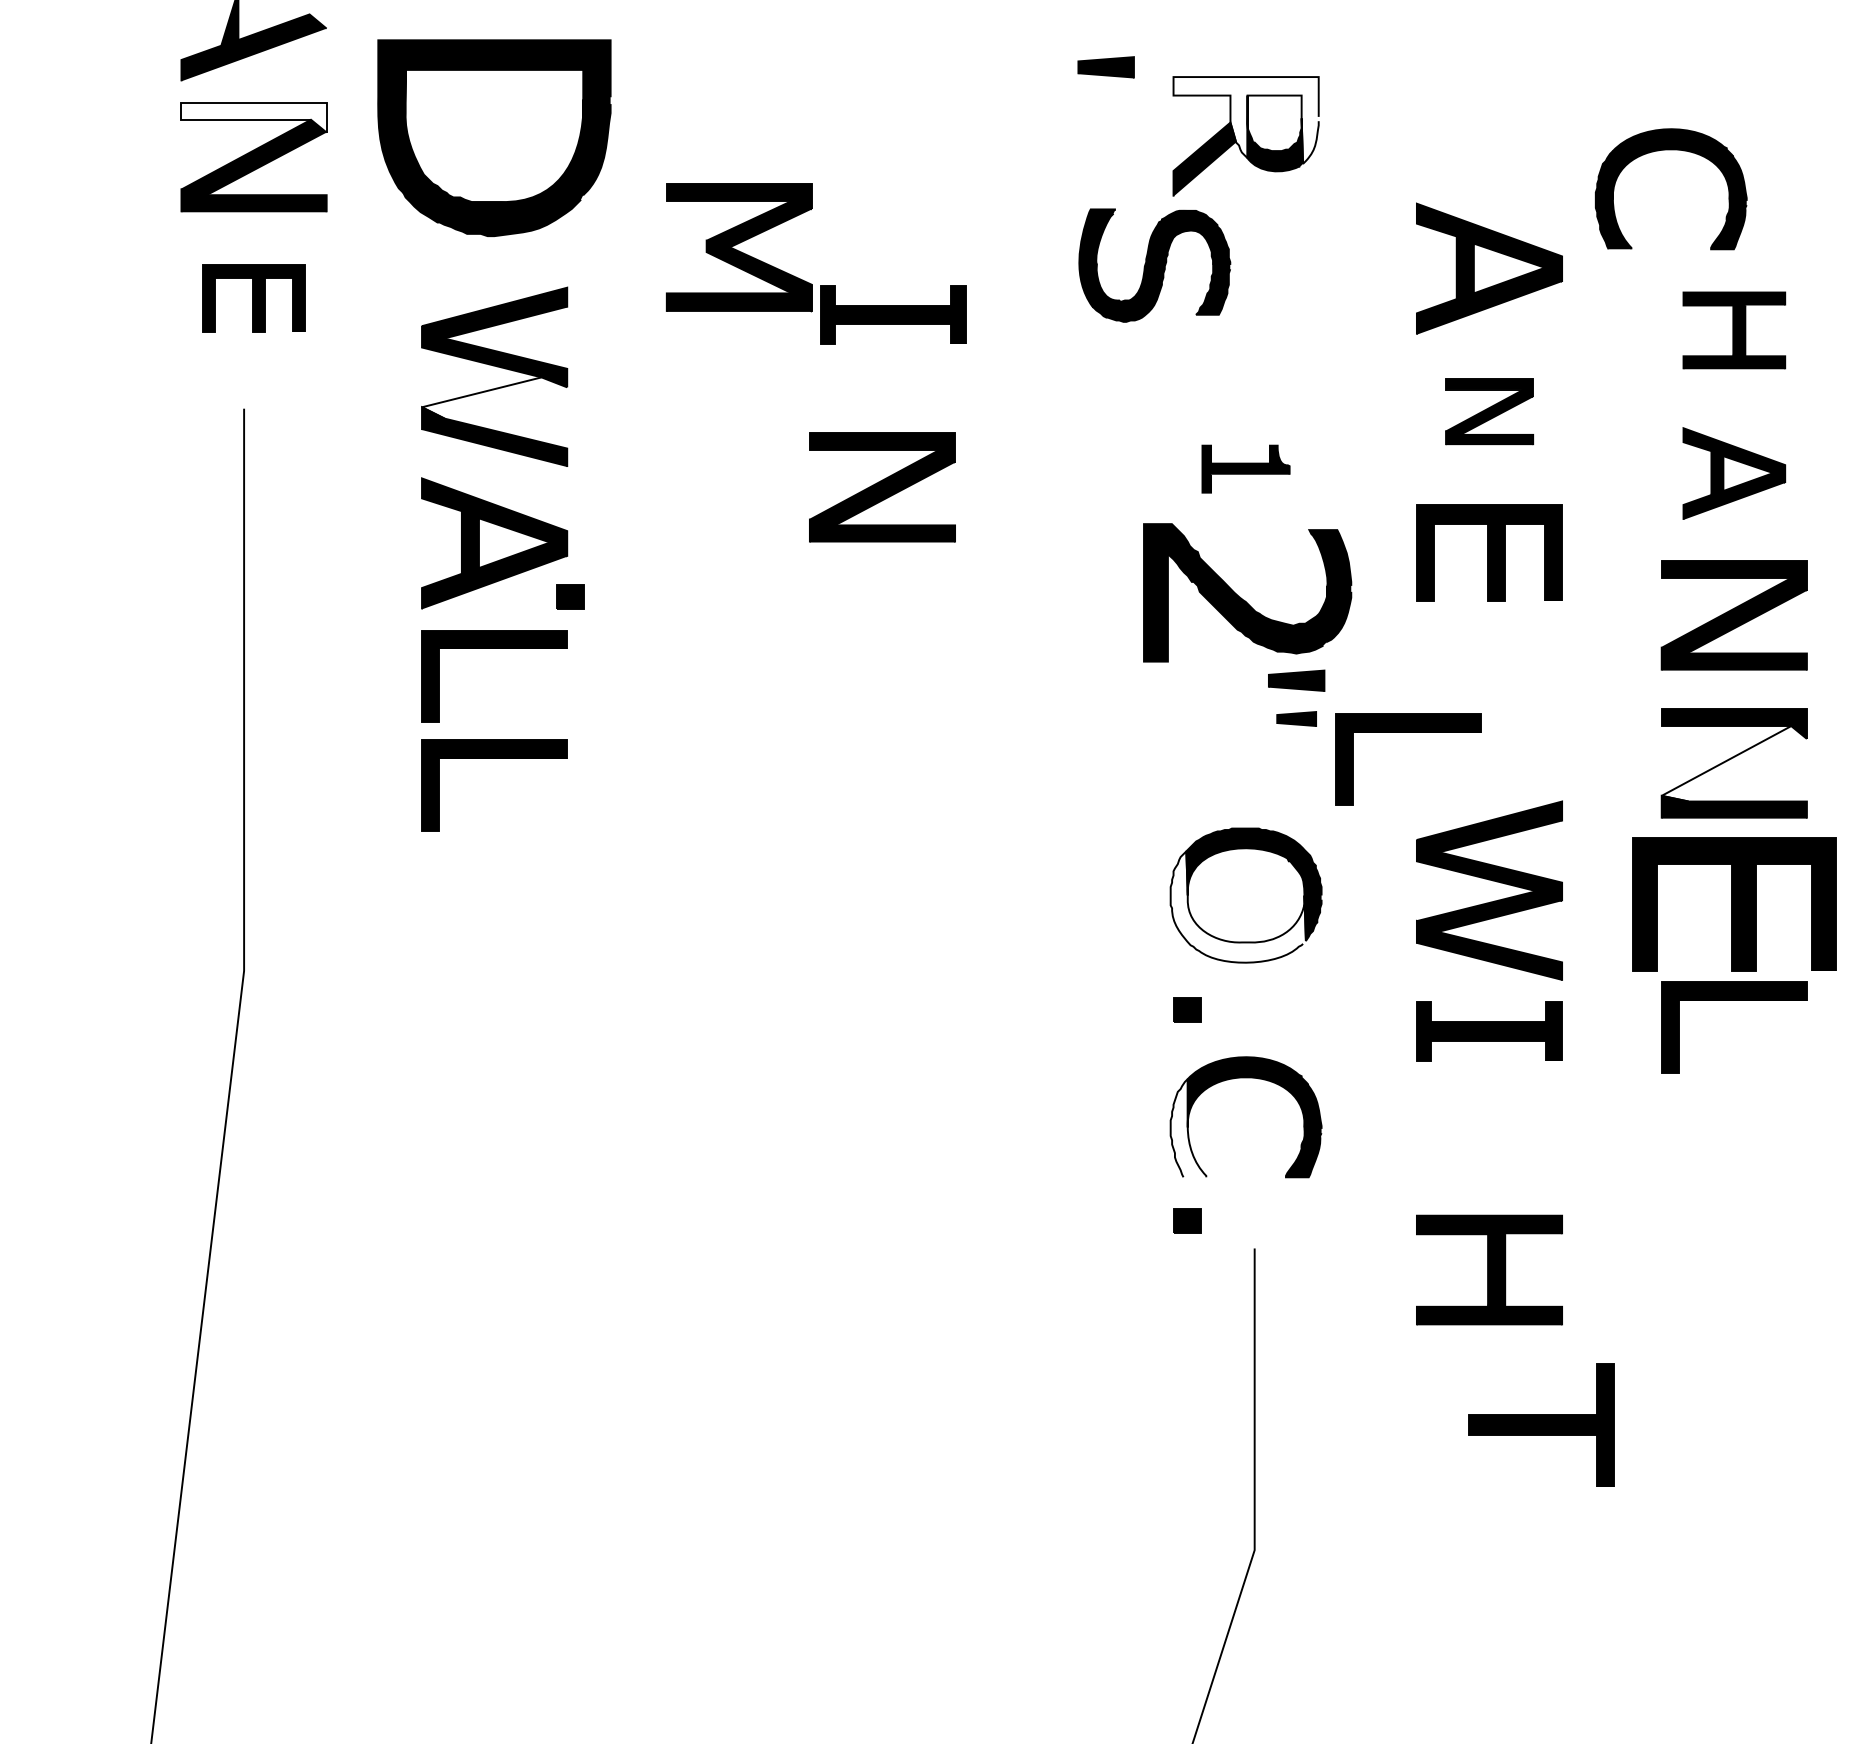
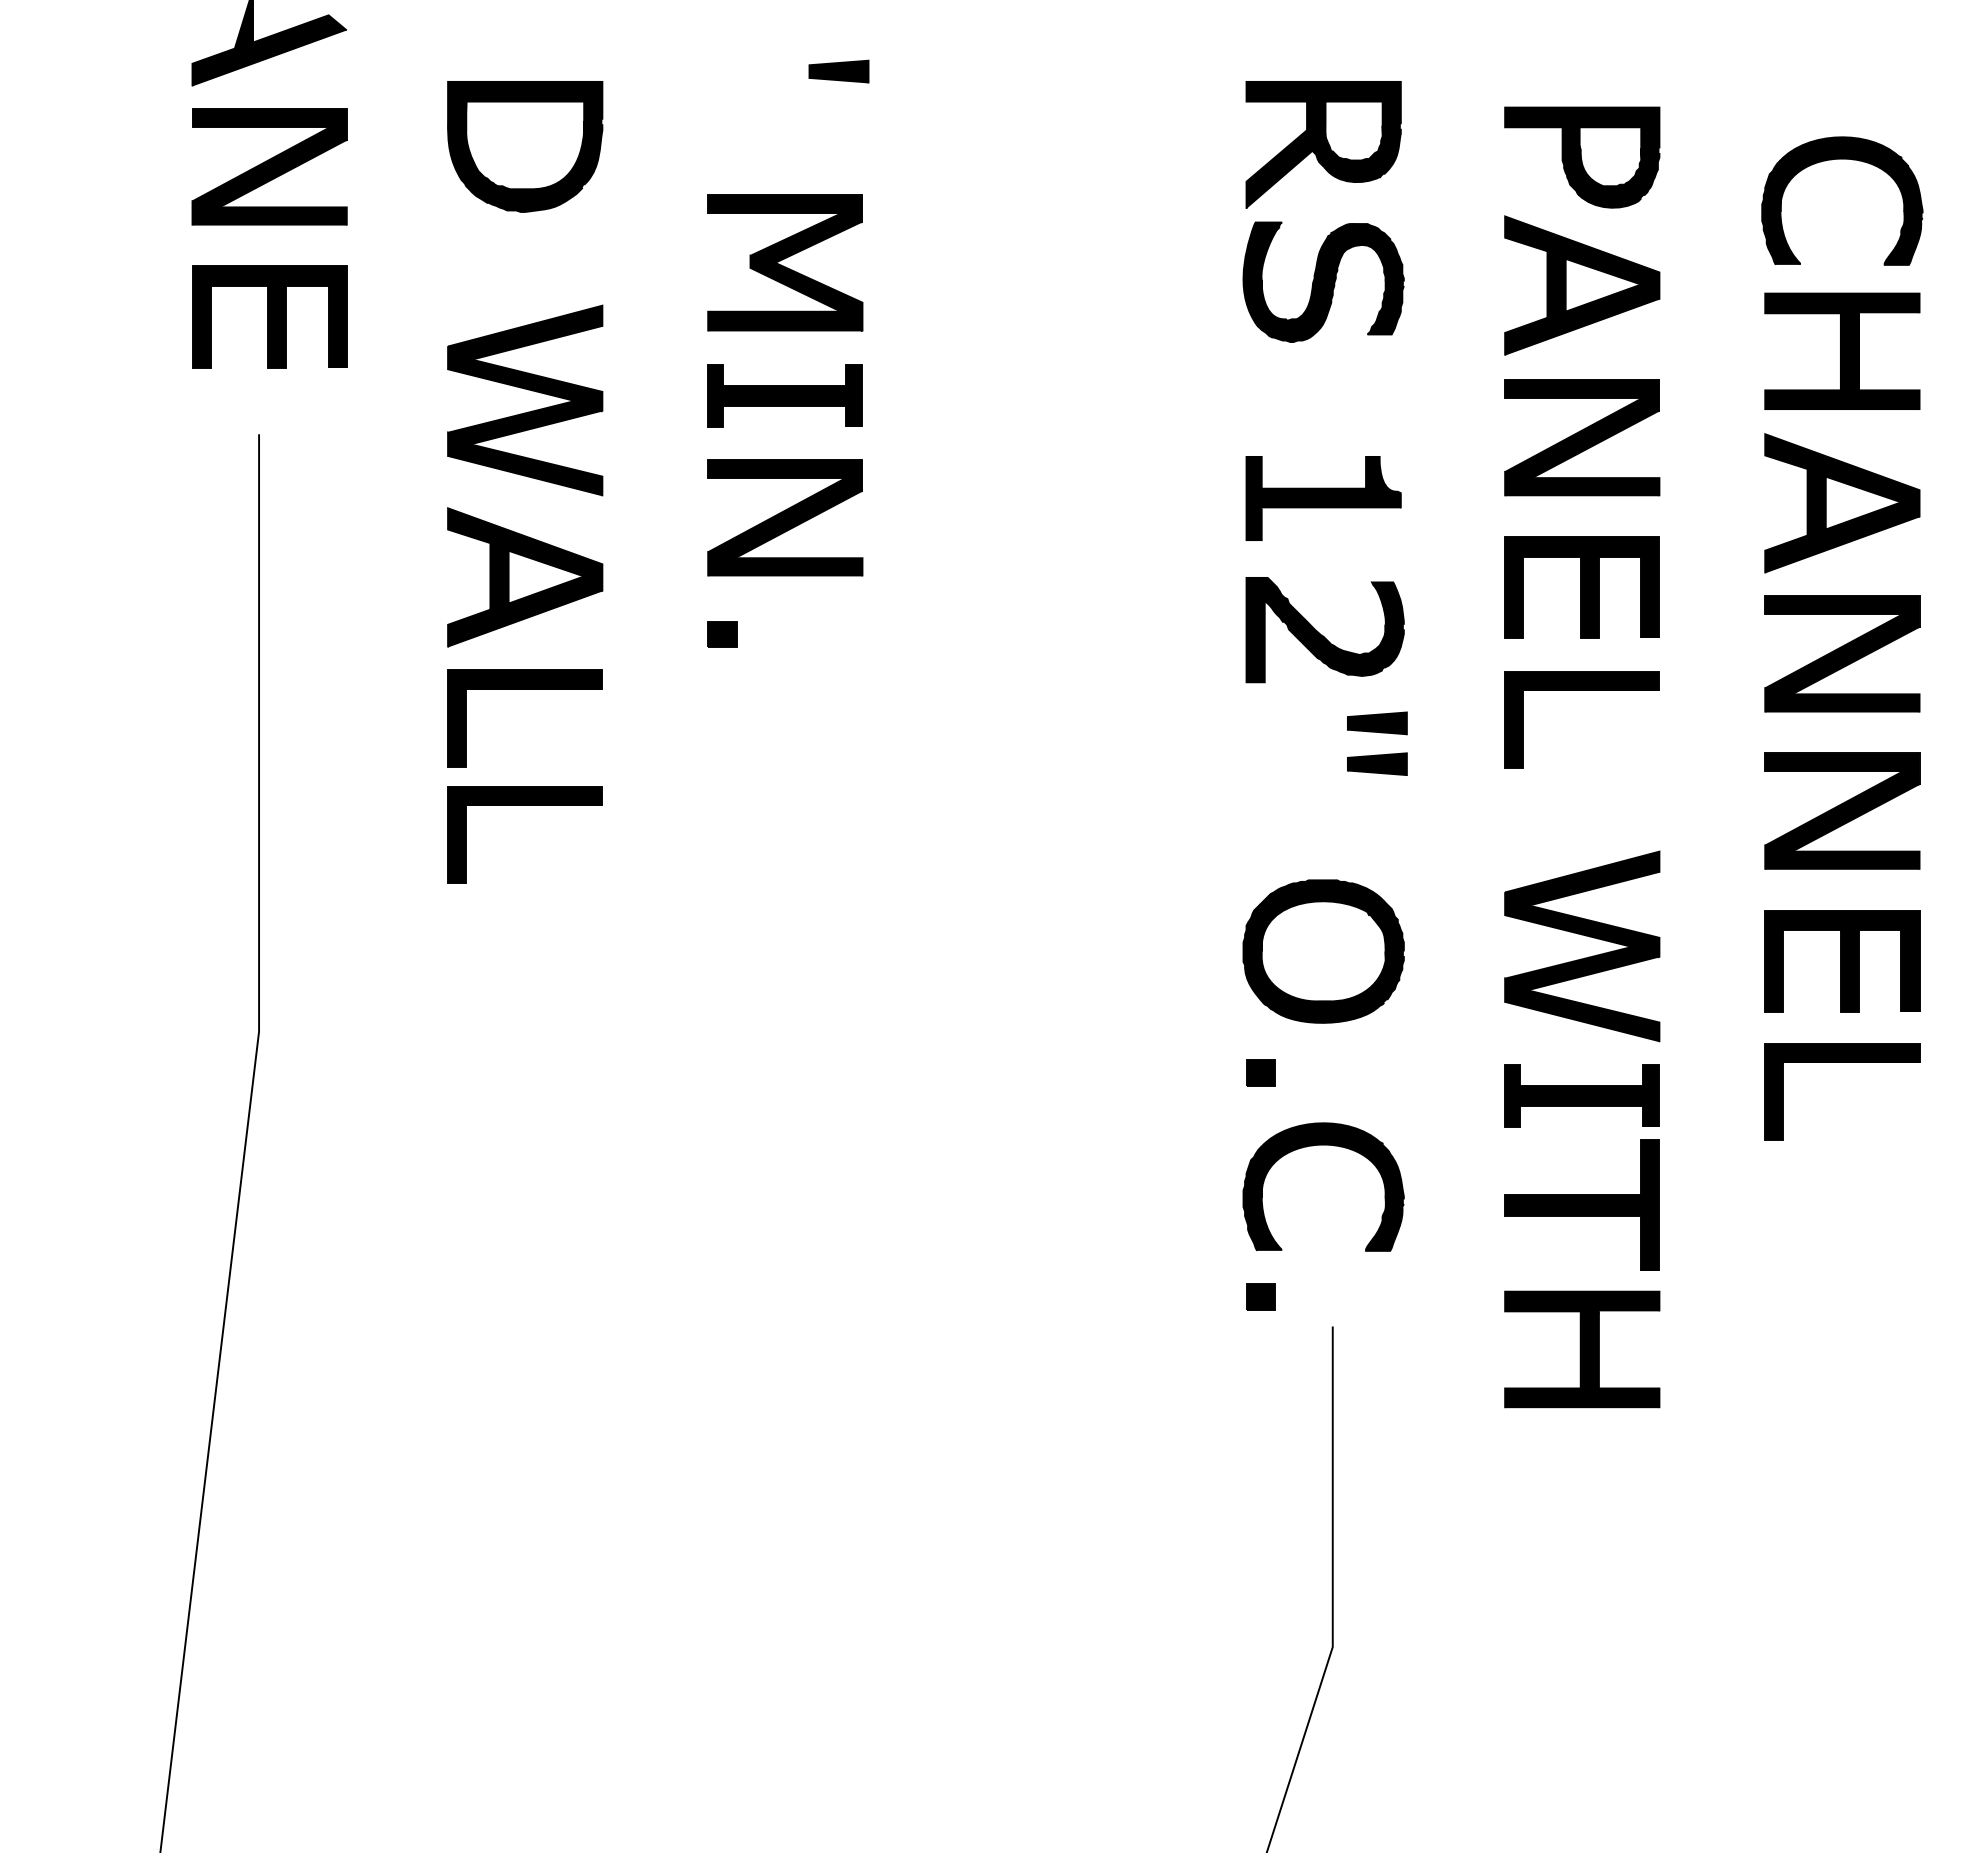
part: (1105, 67) -> (838, 71), moved
fill: (253, 117) -> (269, 124), added
fill: (1245, 119) -> (1323, 127), added
part: (494, 137) -> (525, 146), size x0.62
part: (1489, 148) -> (1582, 157), added
part: (1671, 150) -> (1842, 159), moved
part: (1154, 264) -> (1323, 281), moved
part: (253, 297) -> (269, 316), size x1.43
part: (892, 314) -> (784, 395), moved
part: (1734, 329) -> (1842, 350), size x1.43
fill: (494, 397) -> (525, 422), added
part: (1489, 411) -> (1582, 437), size x1.67
part: (1245, 469) -> (1323, 498), size x1.67
part: (1734, 473) -> (1842, 503), size x1.43
part: (882, 487) -> (785, 517), moved
part: (1246, 593) -> (1324, 630), size x0.71
part: (570, 597) -> (722, 634), moved
part: (1296, 718) -> (1377, 763), size x1.43
part: (1407, 731) -> (1581, 690), moved
fill: (1734, 763) -> (1842, 811), added
part: (1734, 904) -> (1842, 961), size x0.71
fill: (1238, 906) -> (1315, 963), added
fill: (1188, 1128) -> (1262, 1198), added
part: (1540, 1424) -> (1581, 1204), moved

